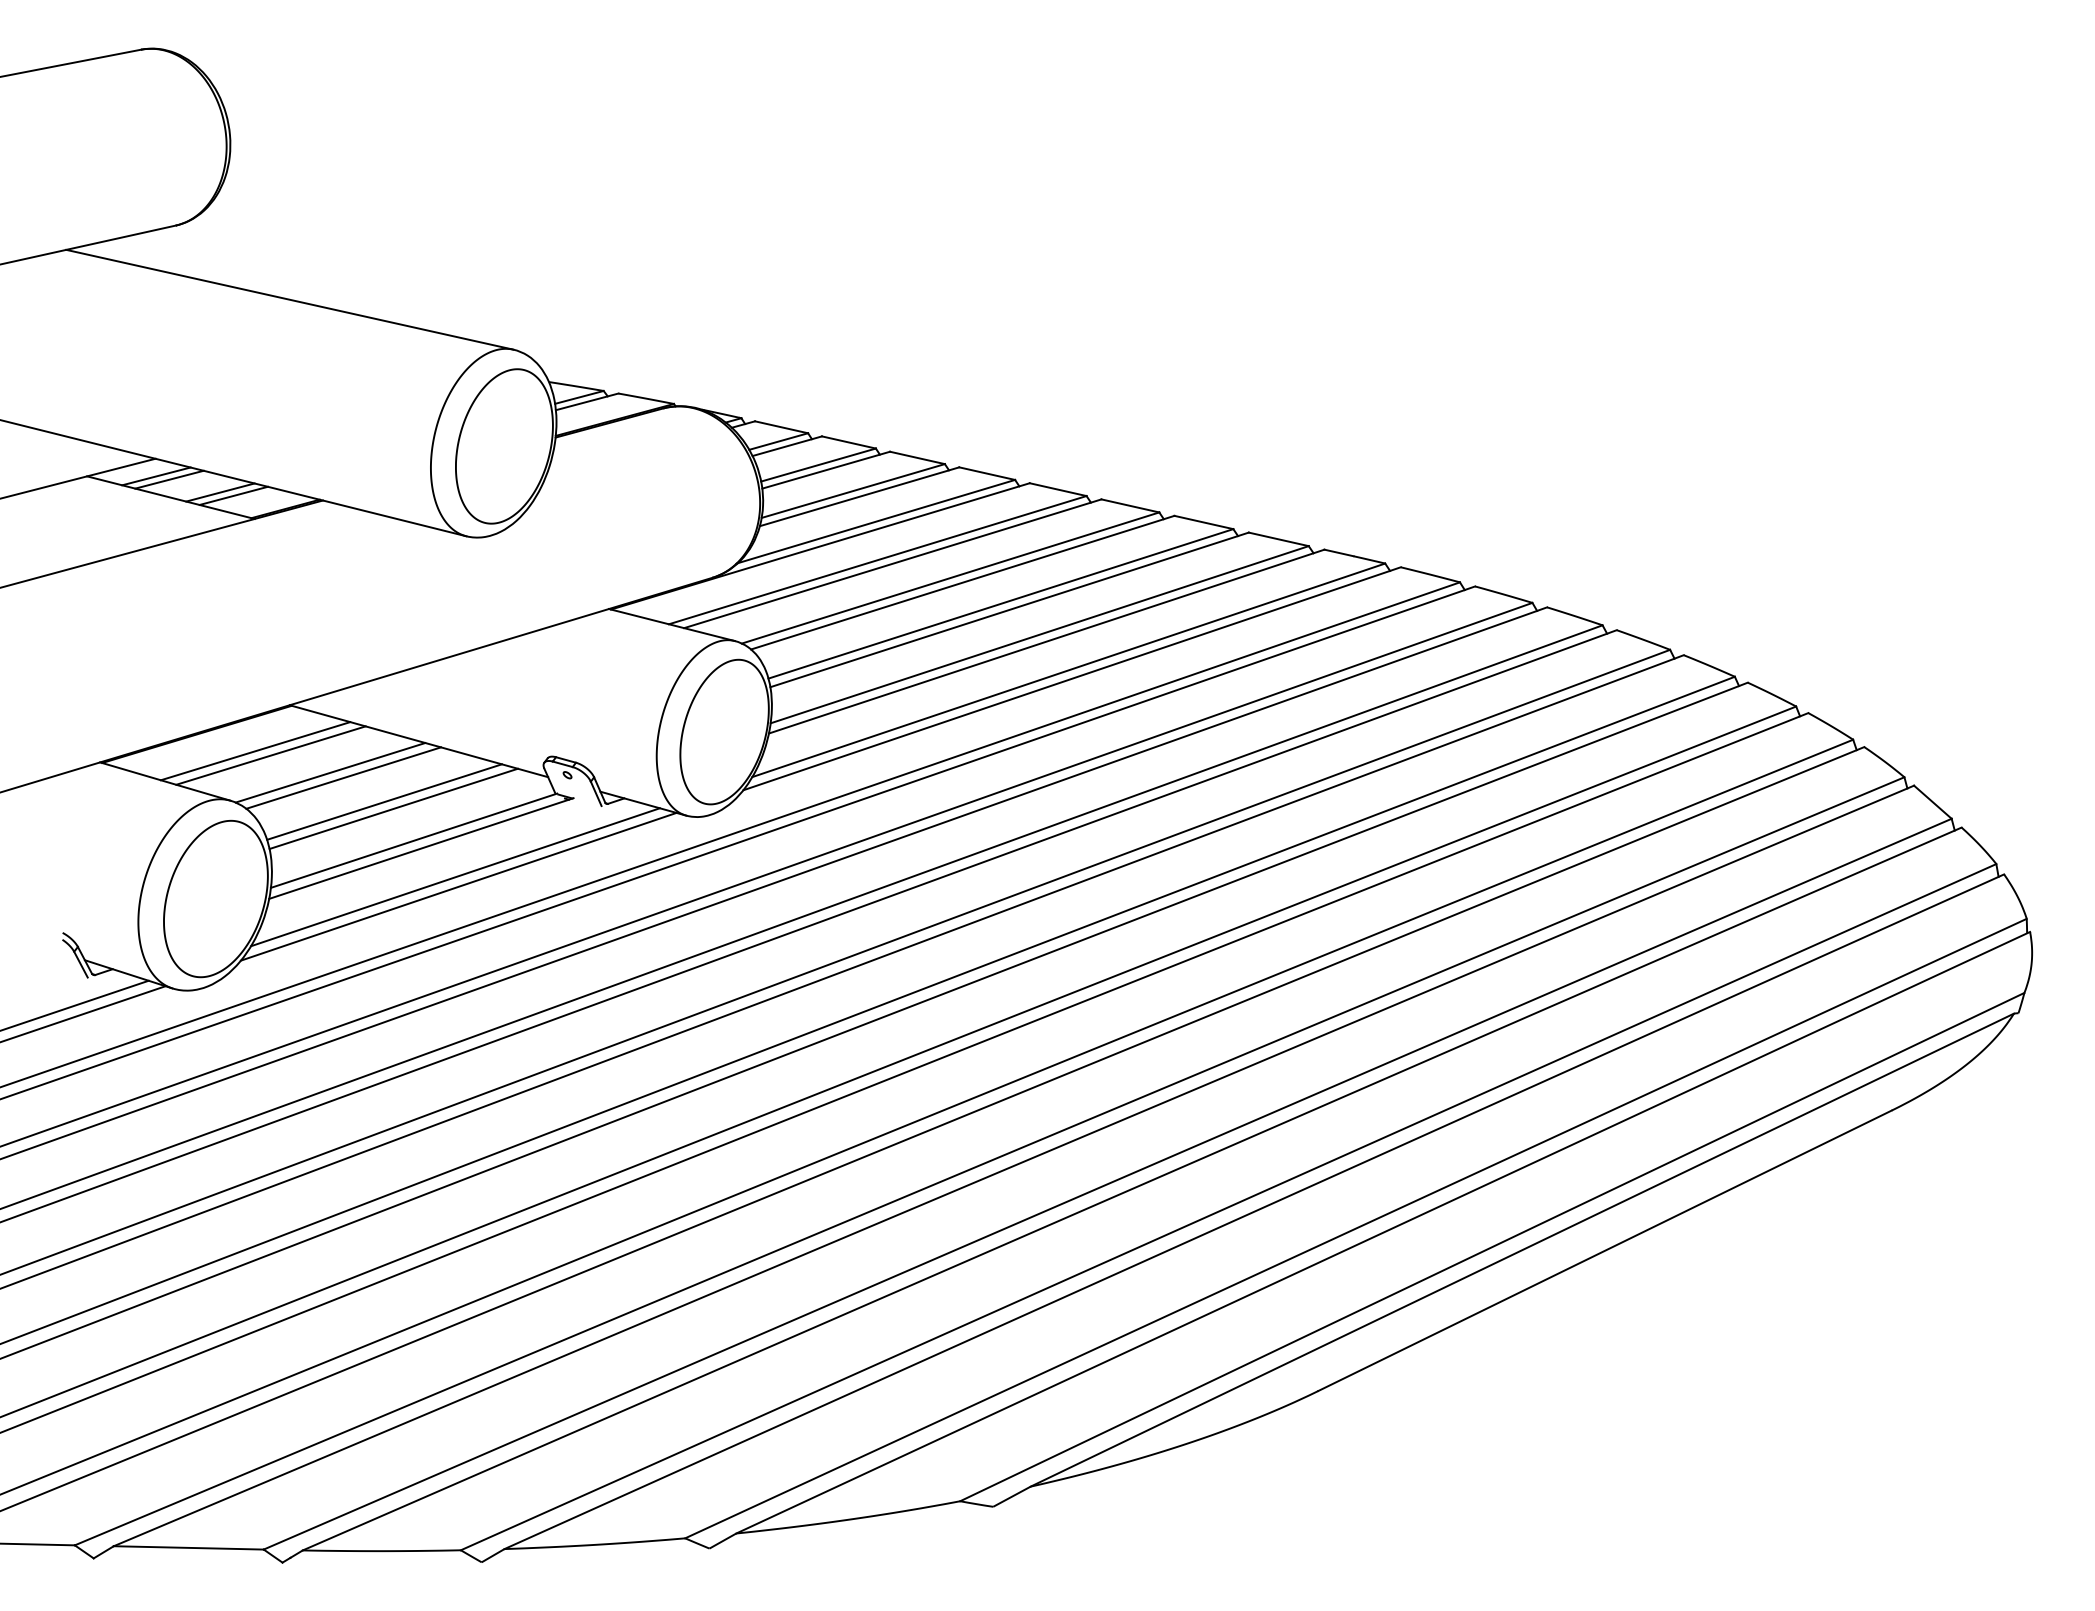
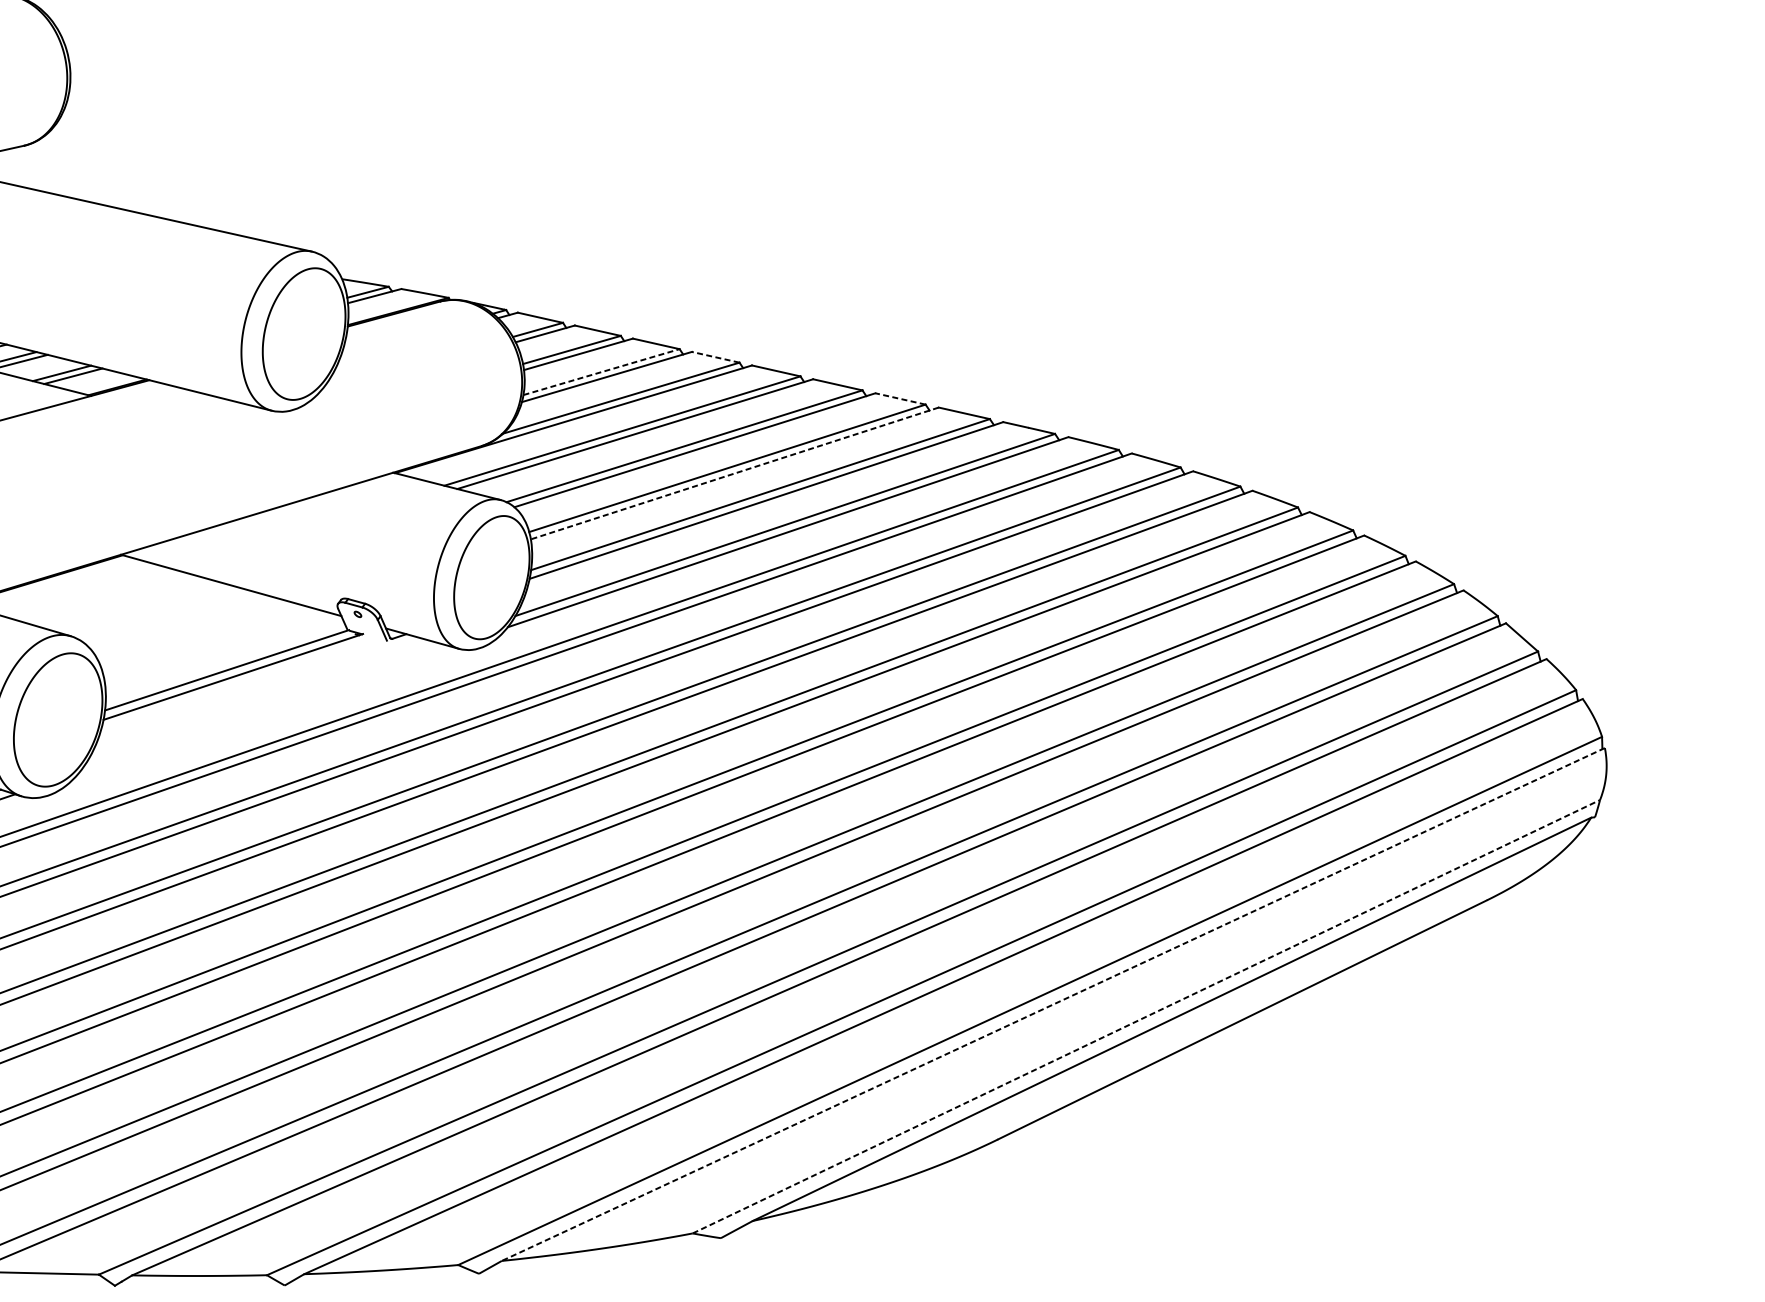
line: (987, 473) -> (715, 357), solid -> dashed
line: (853, 490) -> (601, 371), solid -> dashed
line: (1203, 522) -> (900, 398), solid -> dashed
line: (1009, 610) -> (734, 473), solid -> dashed
line: (255, 751) -> (91, 594), removed
line: (270, 755) -> (104, 597), removed
line: (330, 772) -> (155, 612), removed
line: (343, 777) -> (166, 616), removed
line: (384, 801) -> (201, 636), removed
line: (393, 808) -> (209, 642), removed
line: (455, 877) -> (262, 701), removed
line: (458, 886) -> (264, 709), removed
line: (1382, 1232) -> (1052, 1004), solid -> dashed
line: (1492, 1247) -> (1146, 1017), solid -> dashed

